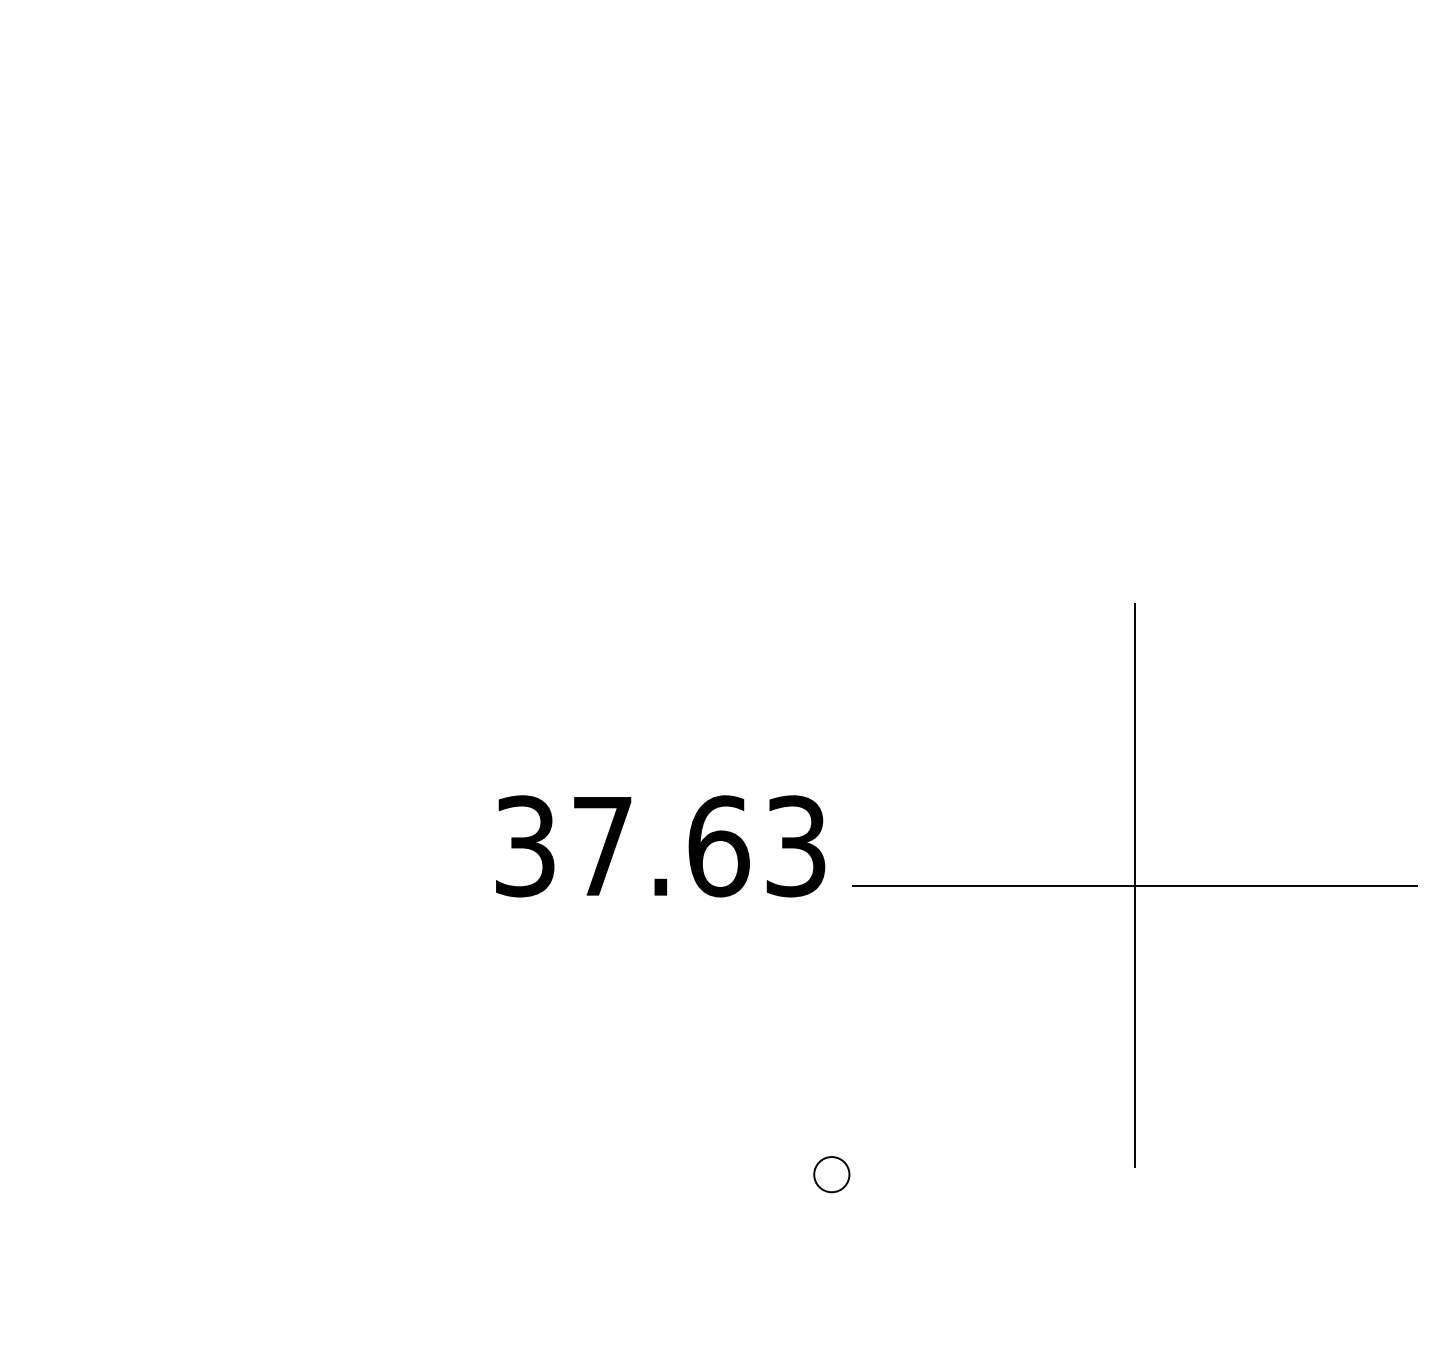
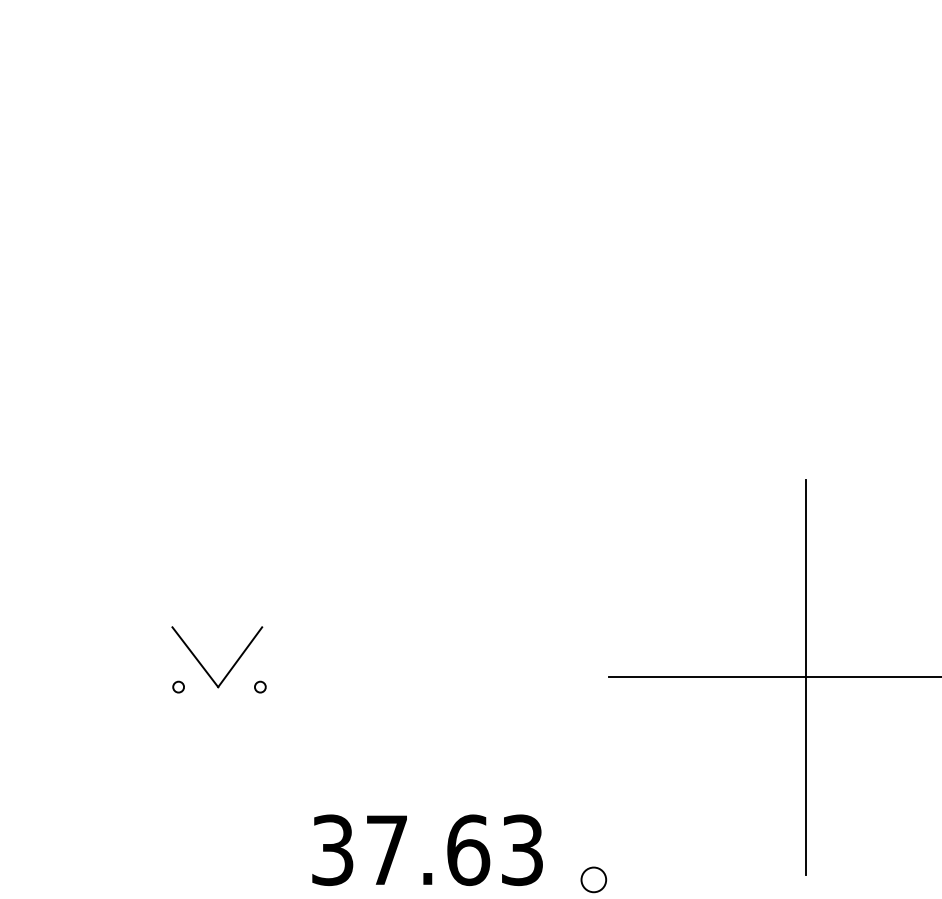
text: (660, 846) -> (427, 850), moved
part: (312, 874) -> (229, 669), added

